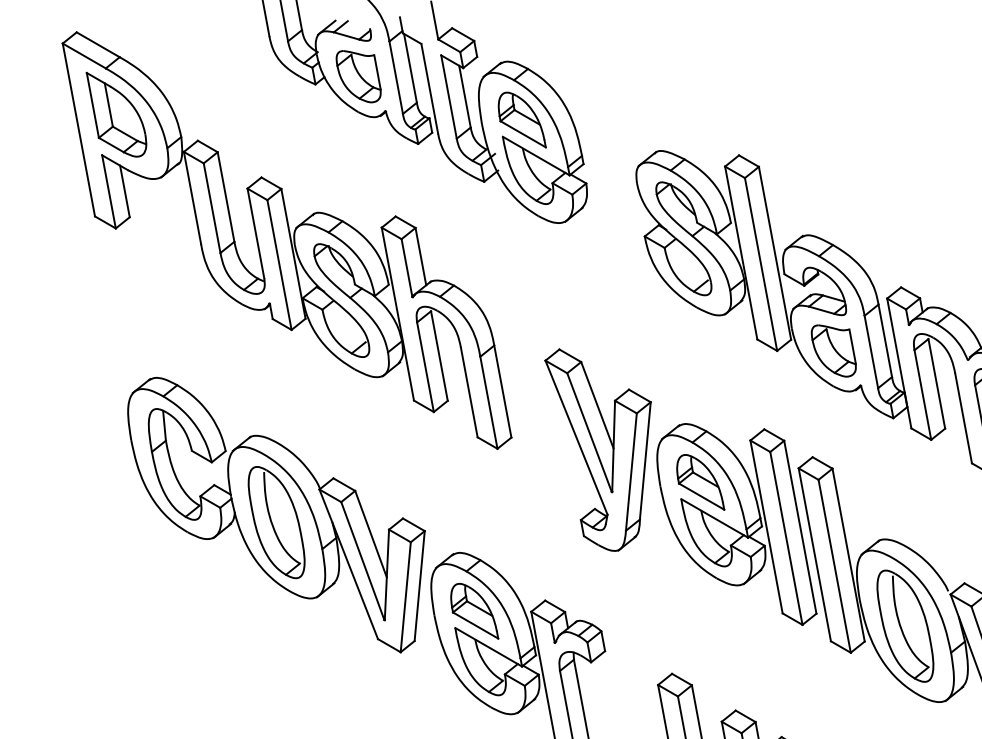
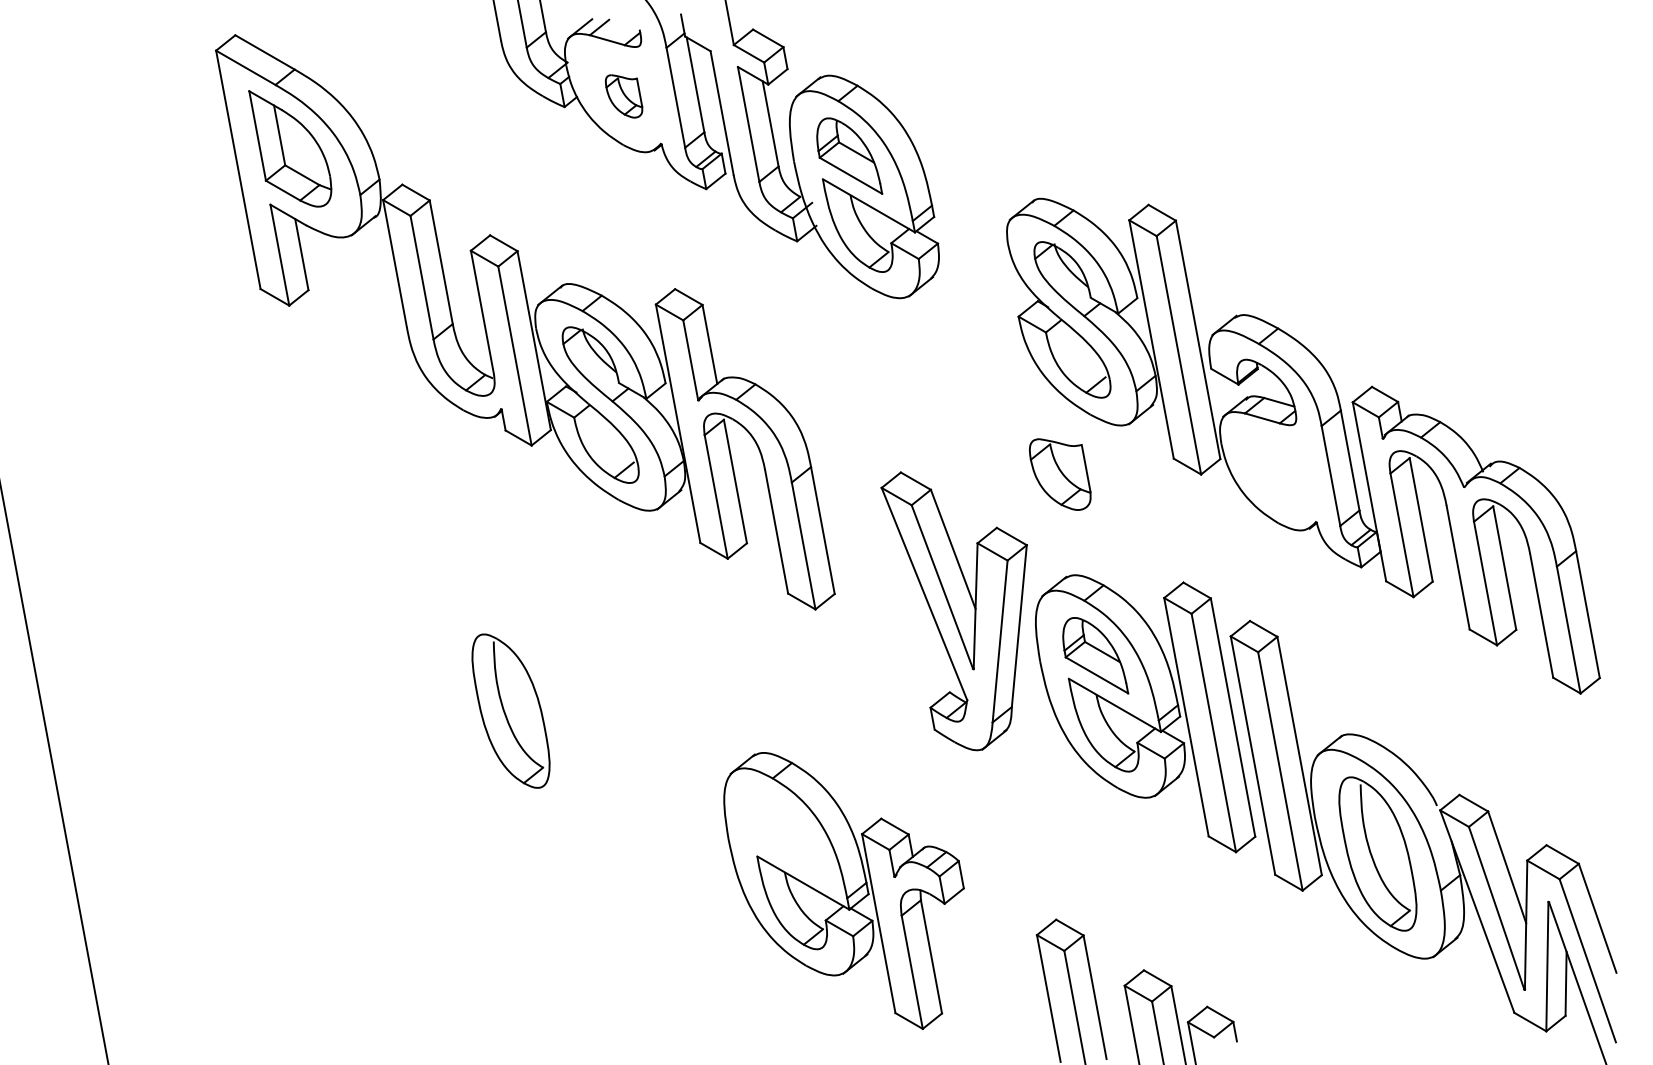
part: (358, 76) -> (623, 96), size x0.6
part: (834, 350) -> (1060, 474), moved
part: (276, 514) -> (510, 700), removed
part: (474, 611) -> (783, 833), removed

